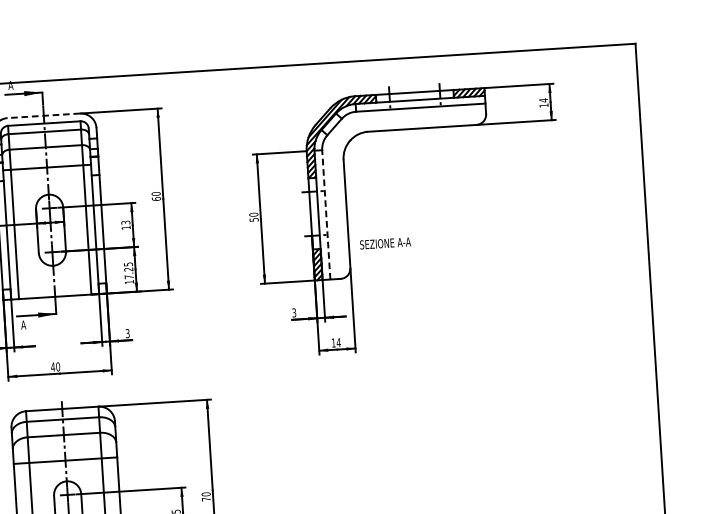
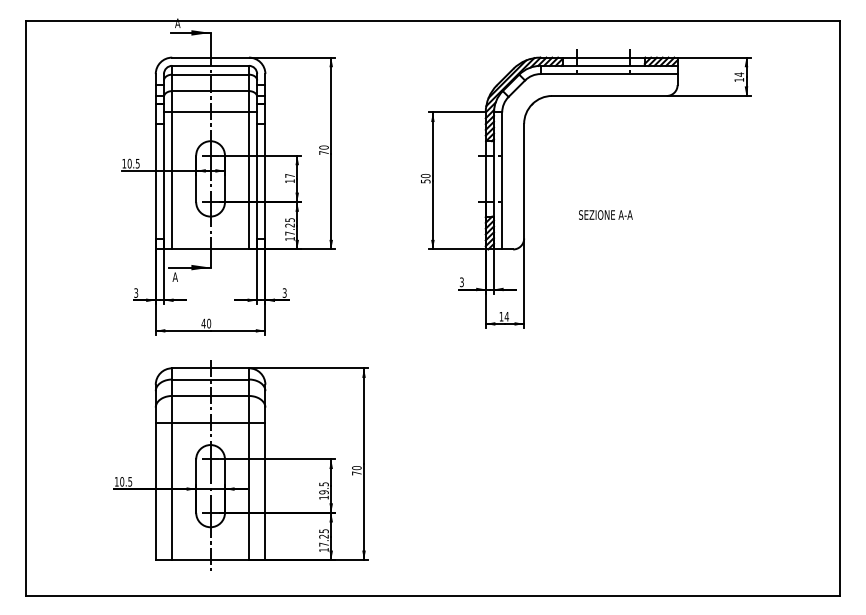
line: (43, 115) -> (210, 57), dashed -> solid
text: (155, 198) -> (323, 152), 60 -> 70
line: (326, 214) -> (502, 180), dashed -> solid
text: (125, 222) -> (289, 175), 13 -> 17
text: (385, 242) -> (605, 214), moved

